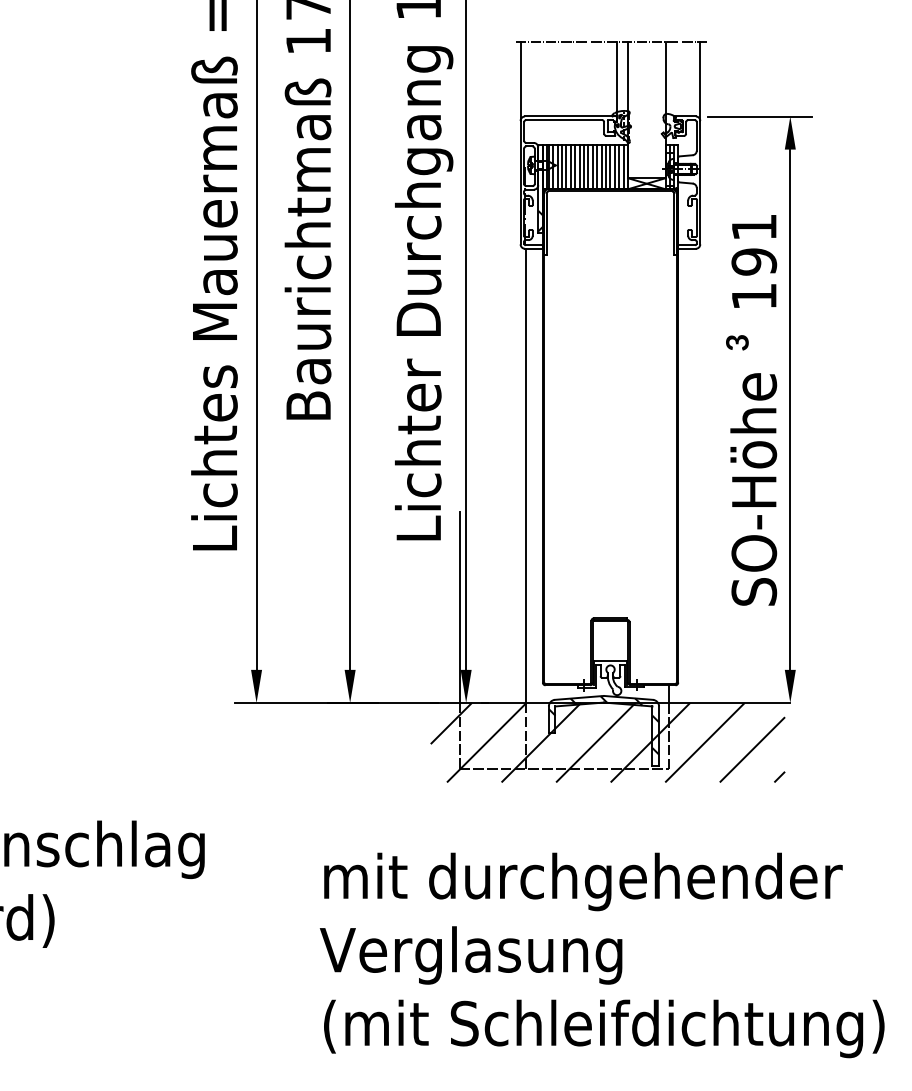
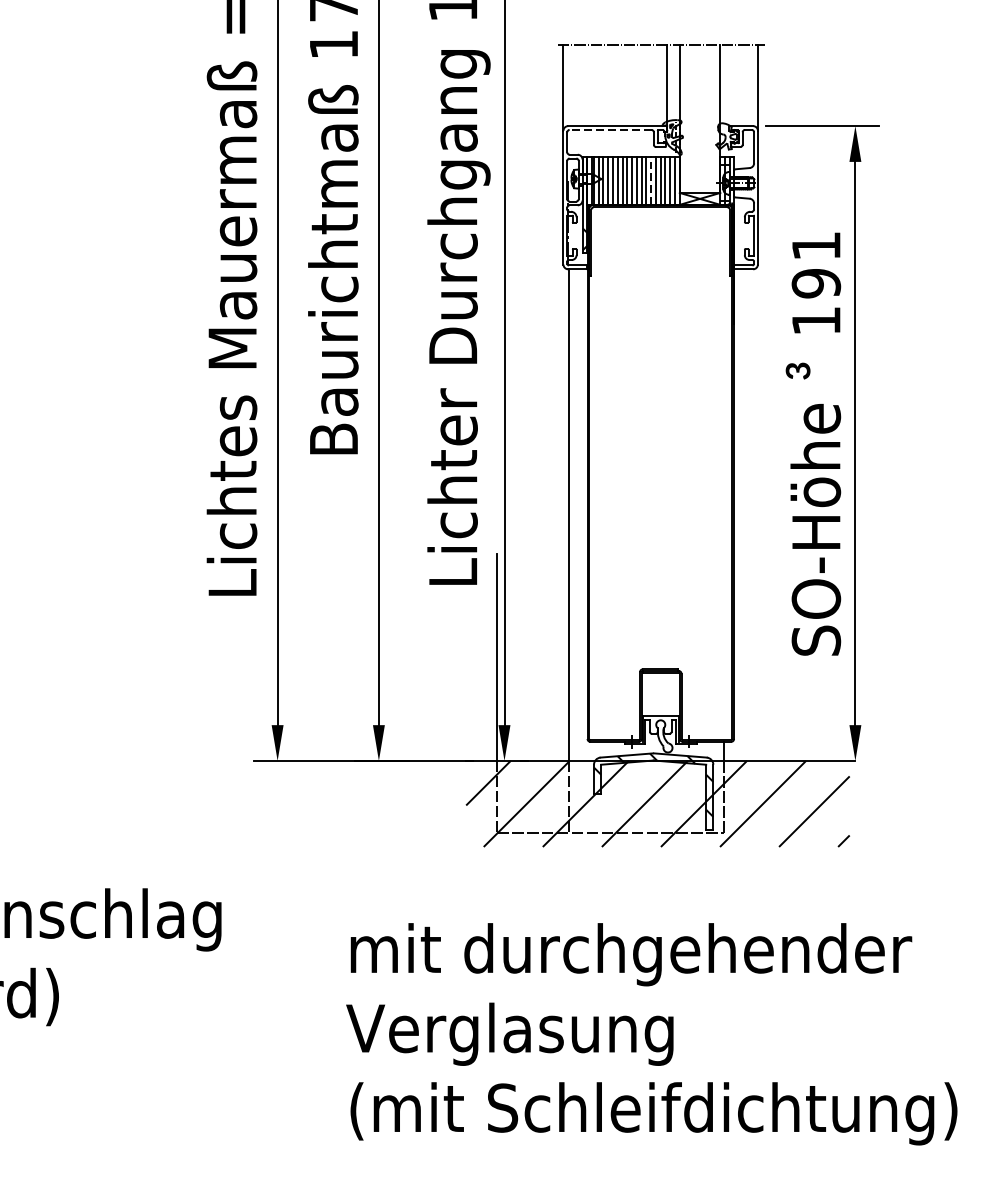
line: (564, 120) -> (610, 130), solid -> dashed
line: (601, 166) -> (651, 180), solid -> dashed

